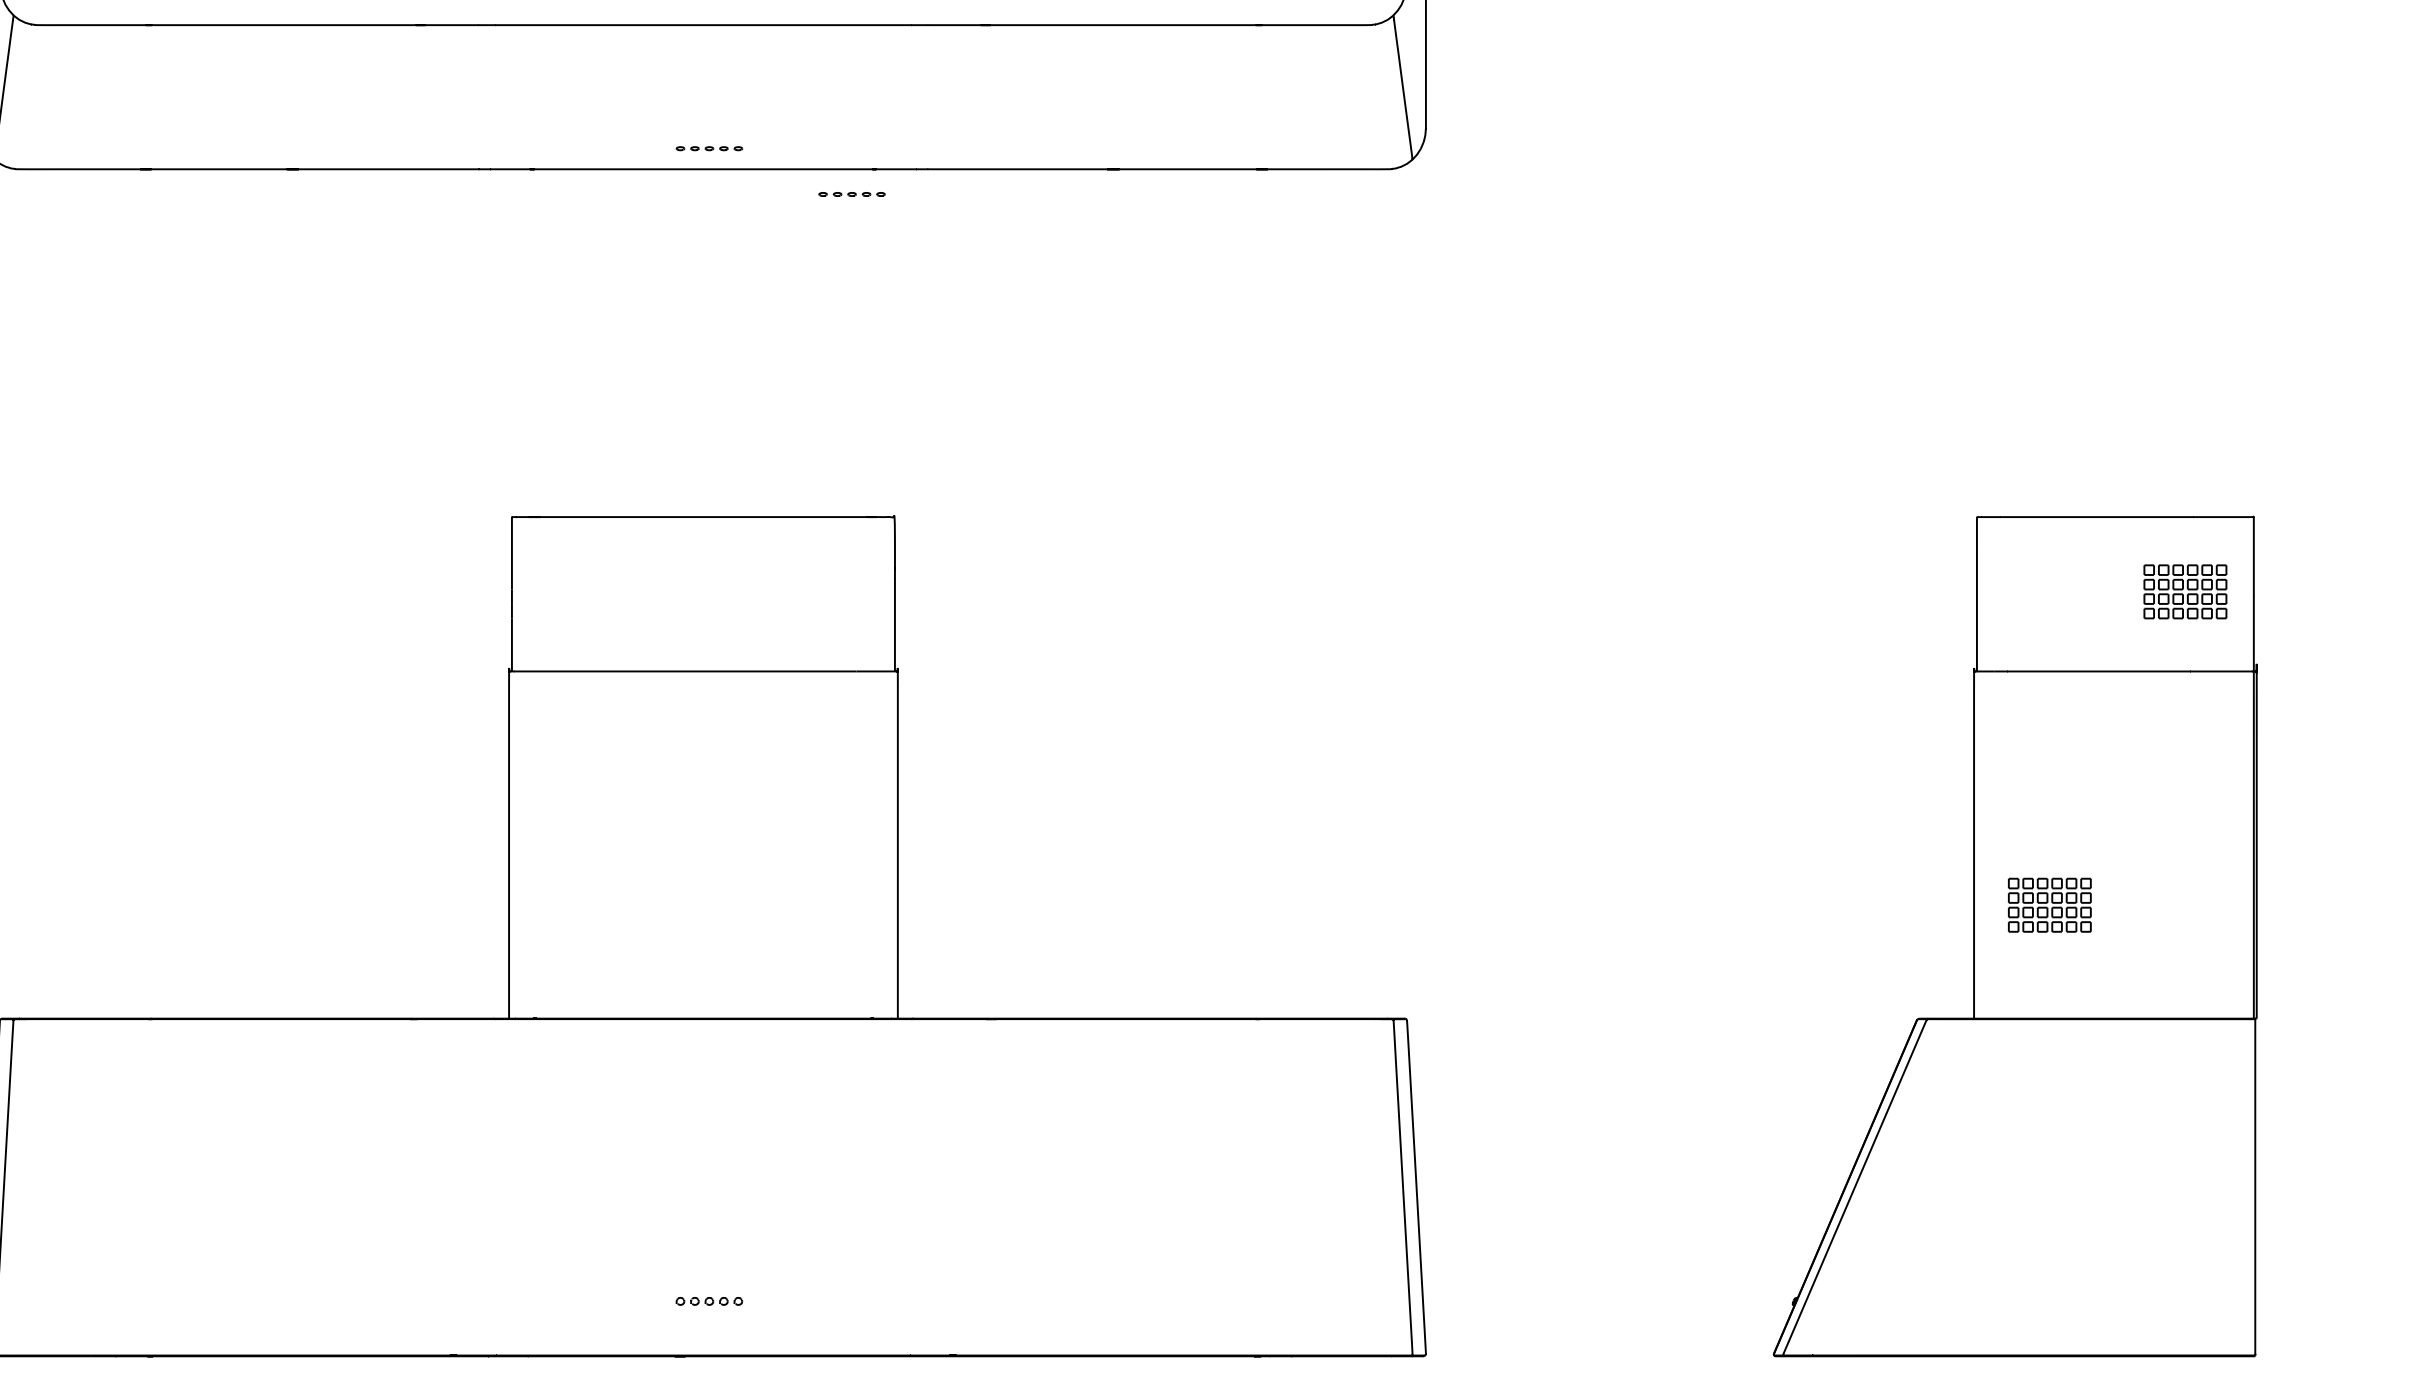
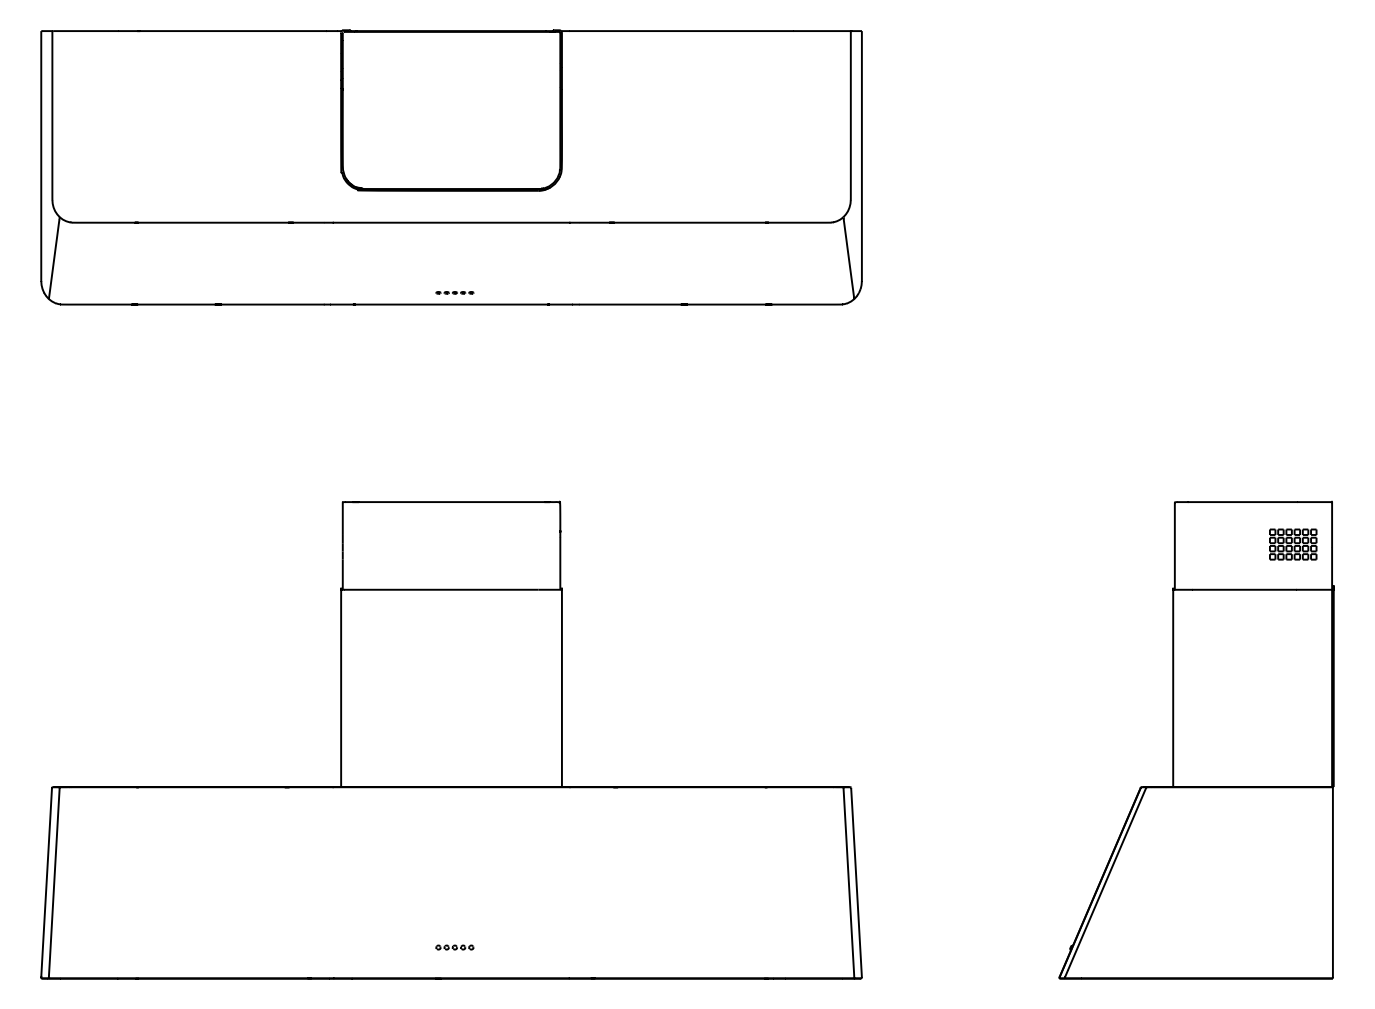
line: (851, 193) -> (535, 318), removed
part: (2050, 905) -> (1216, 722), removed

